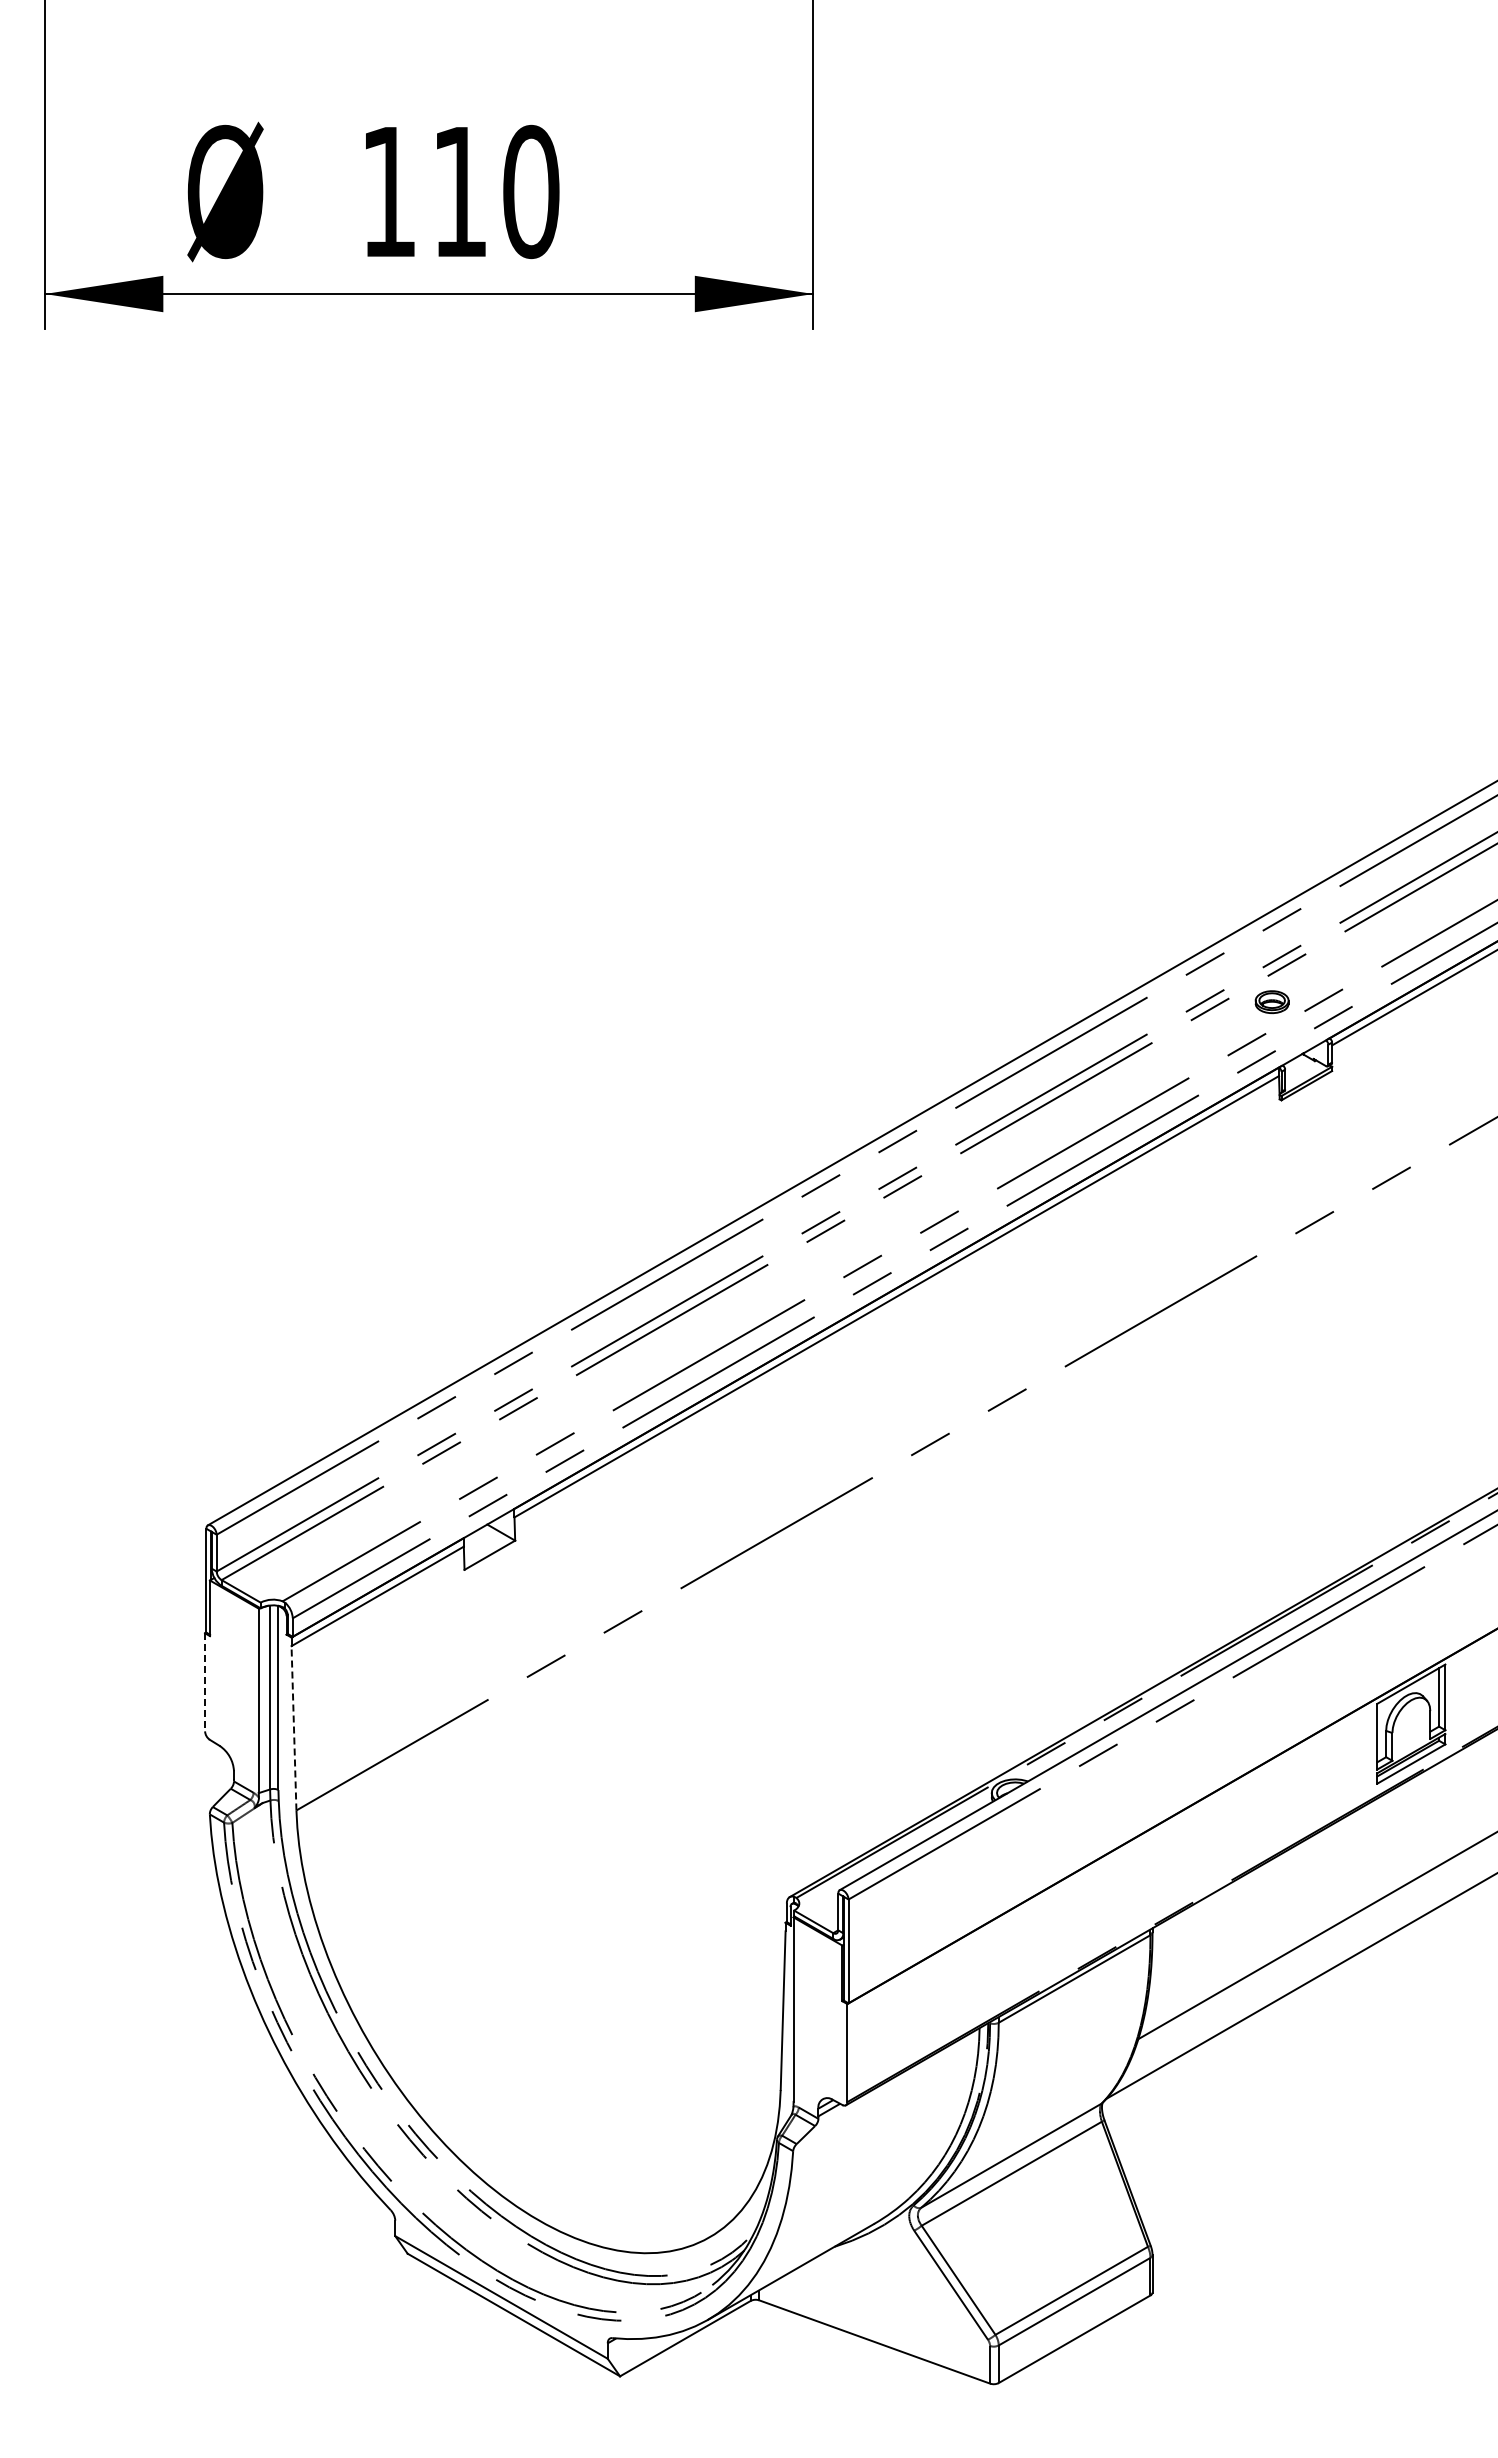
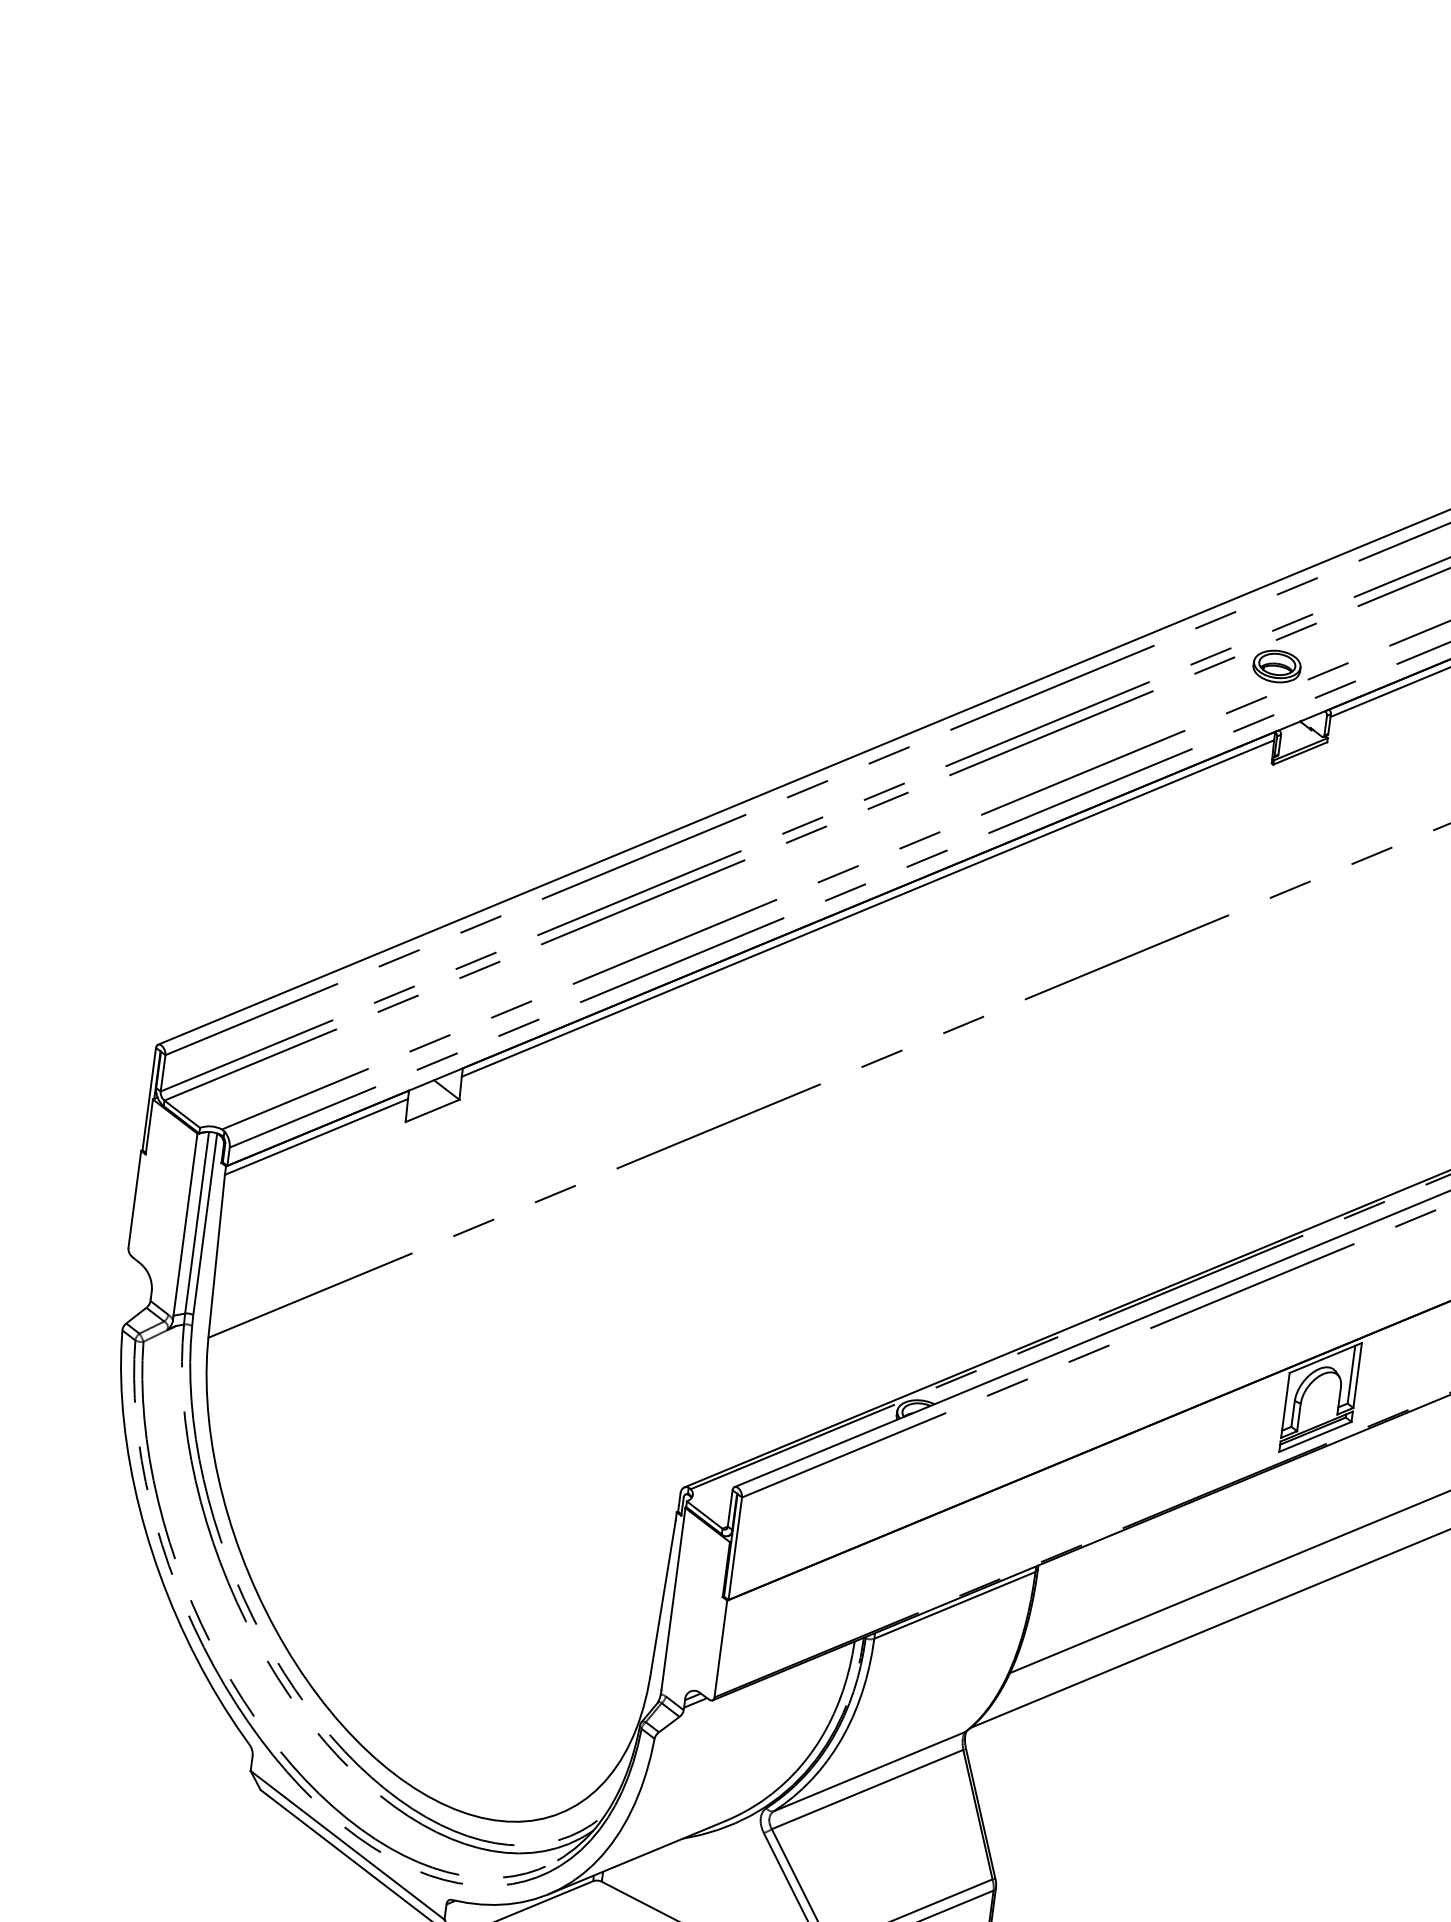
part: (1271, 1001) -> (1276, 665), size x1.43
line: (205, 1682) -> (135, 1199), dashed -> solid
line: (293, 1727) -> (216, 1255), dashed -> solid

